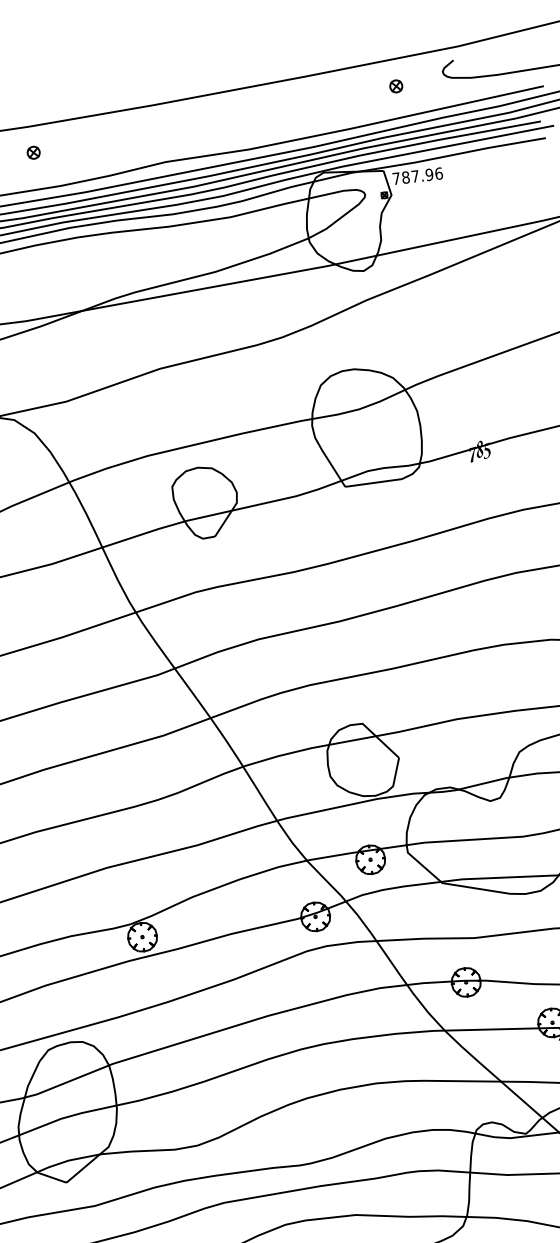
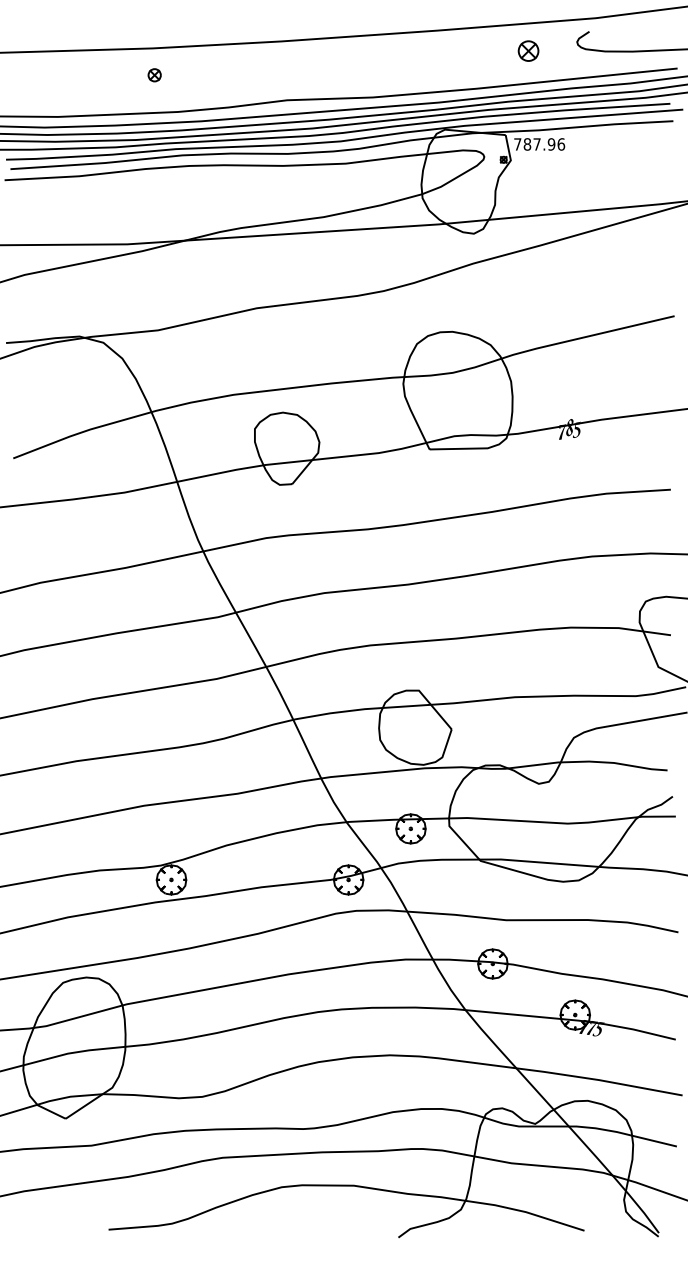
part: (396, 86) -> (528, 51), size x1.6

